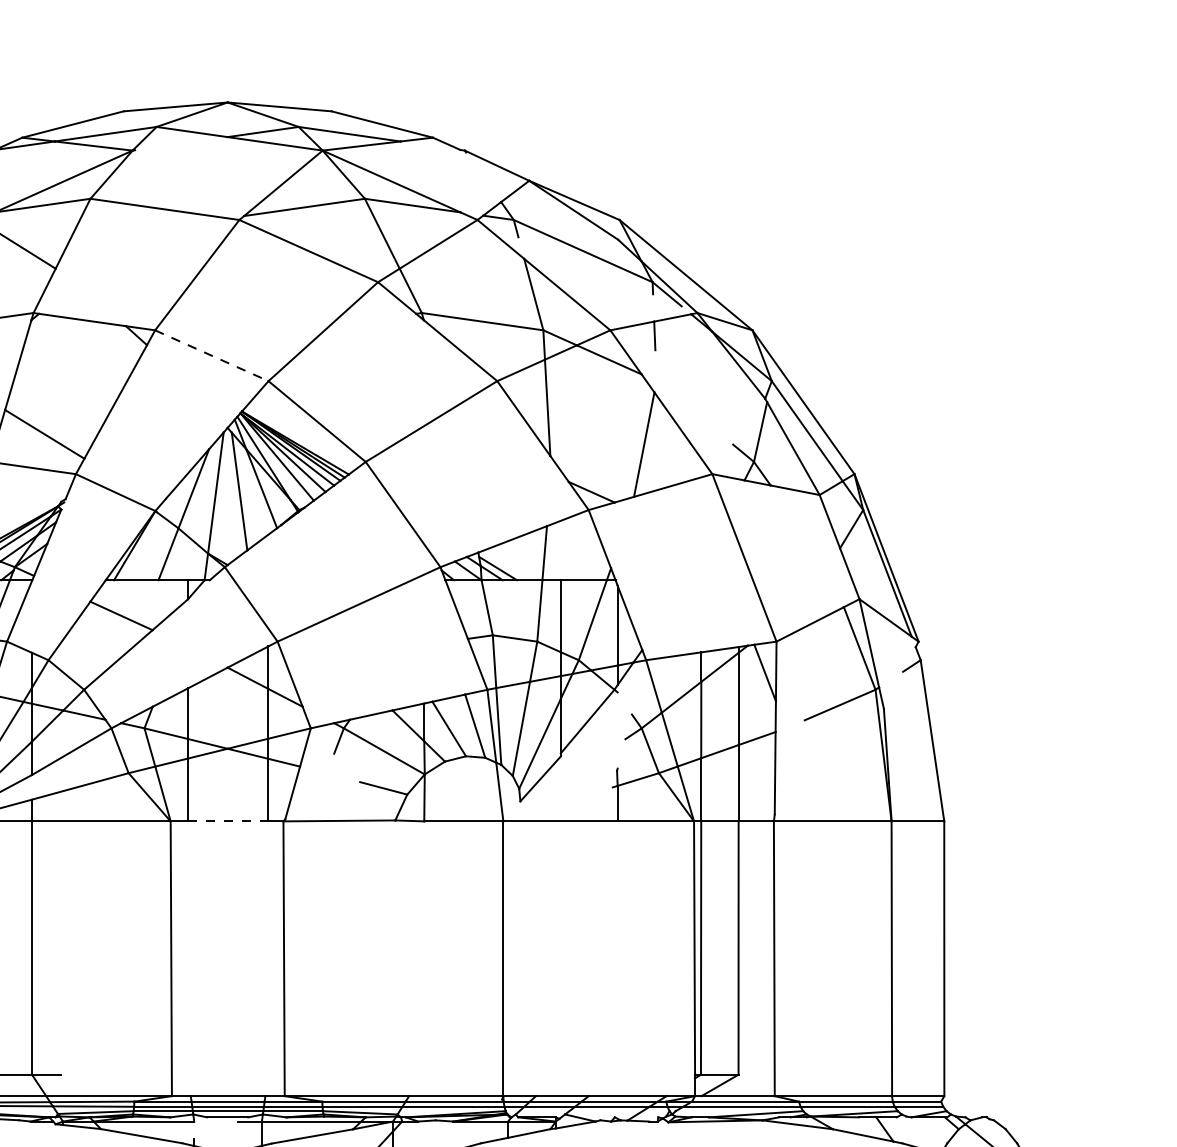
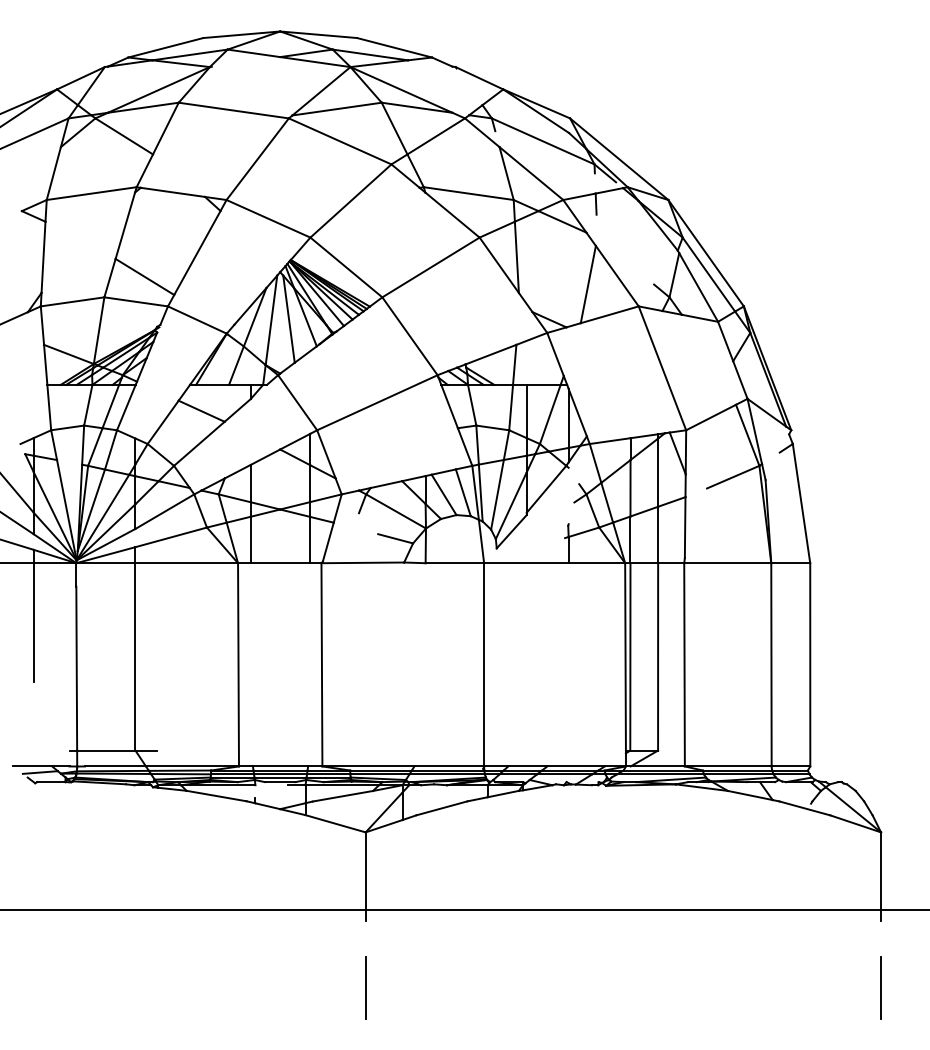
line: (211, 355) -> (268, 218), dashed -> solid
line: (228, 821) -> (280, 563), dashed -> solid

